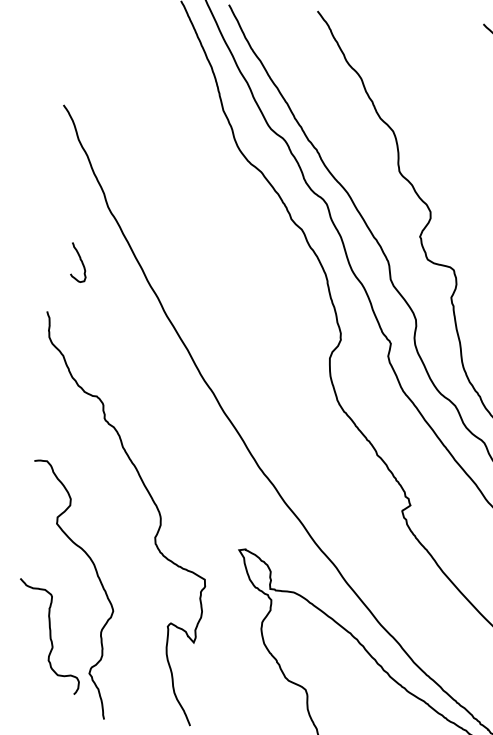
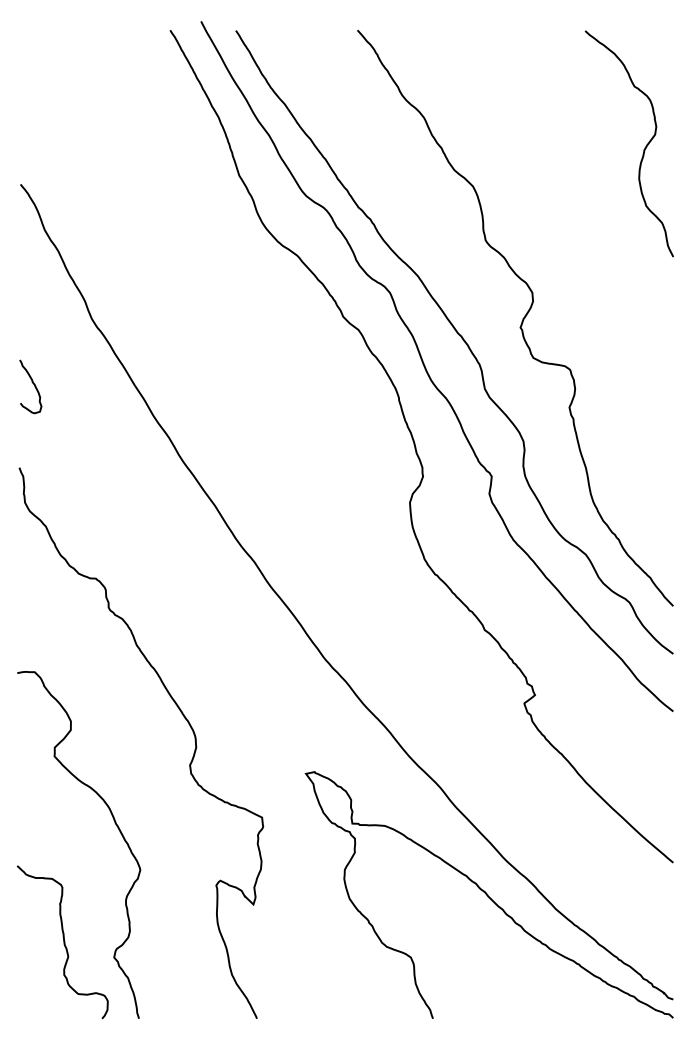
curve: (80, 260) -> (32, 383), moved
curve: (49, 636) -> (63, 942), moved

